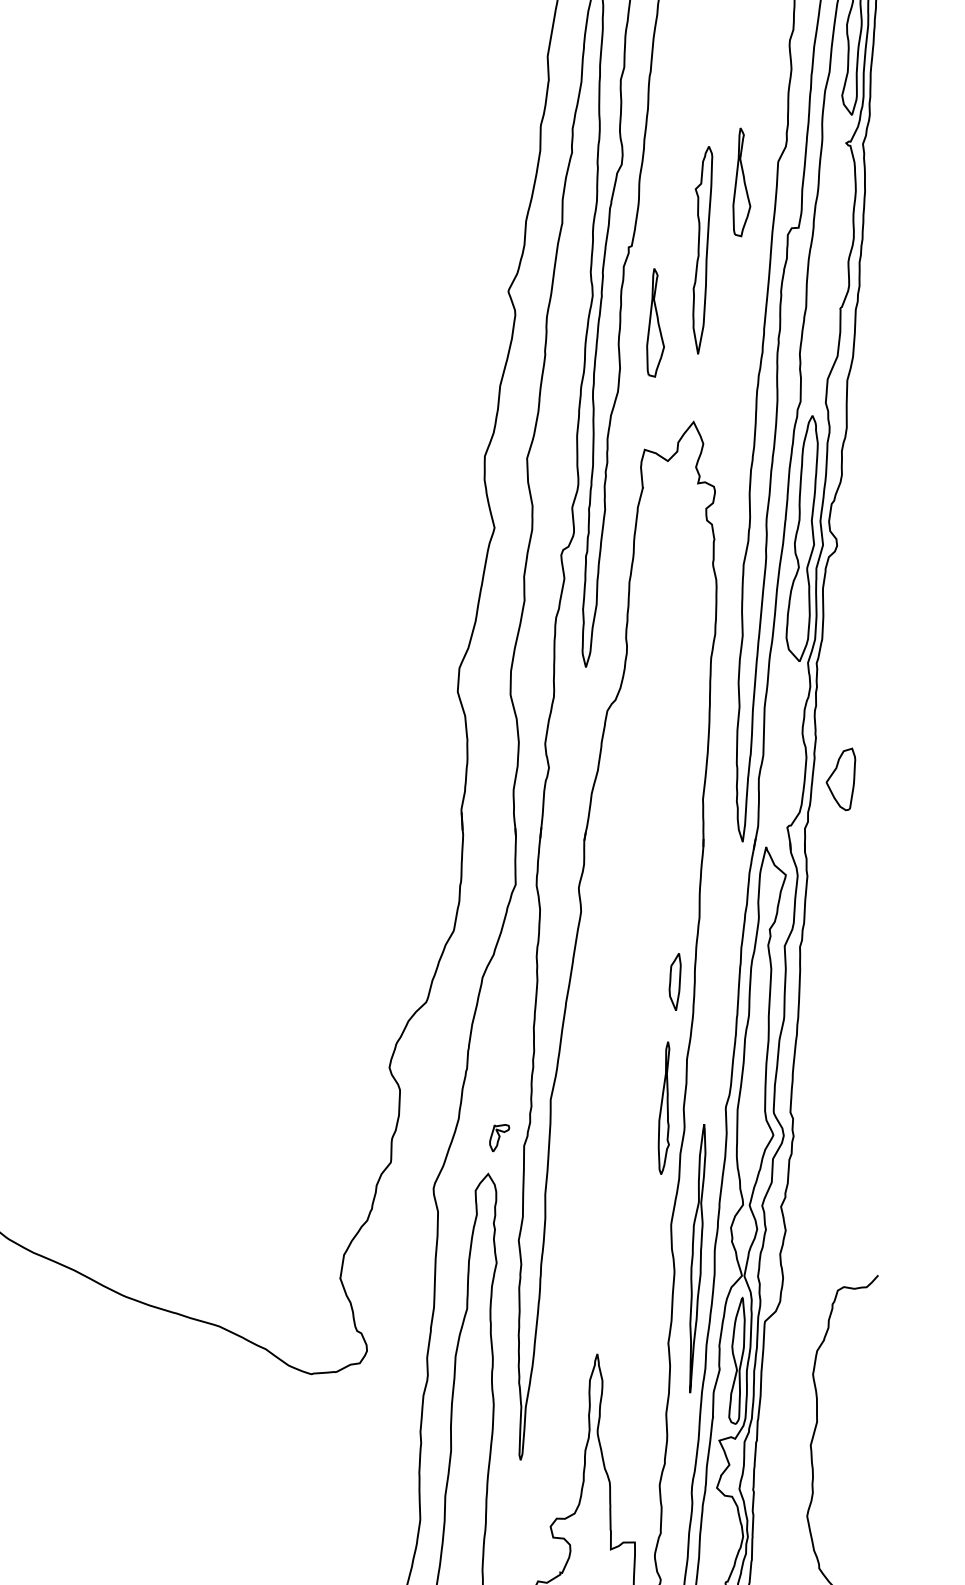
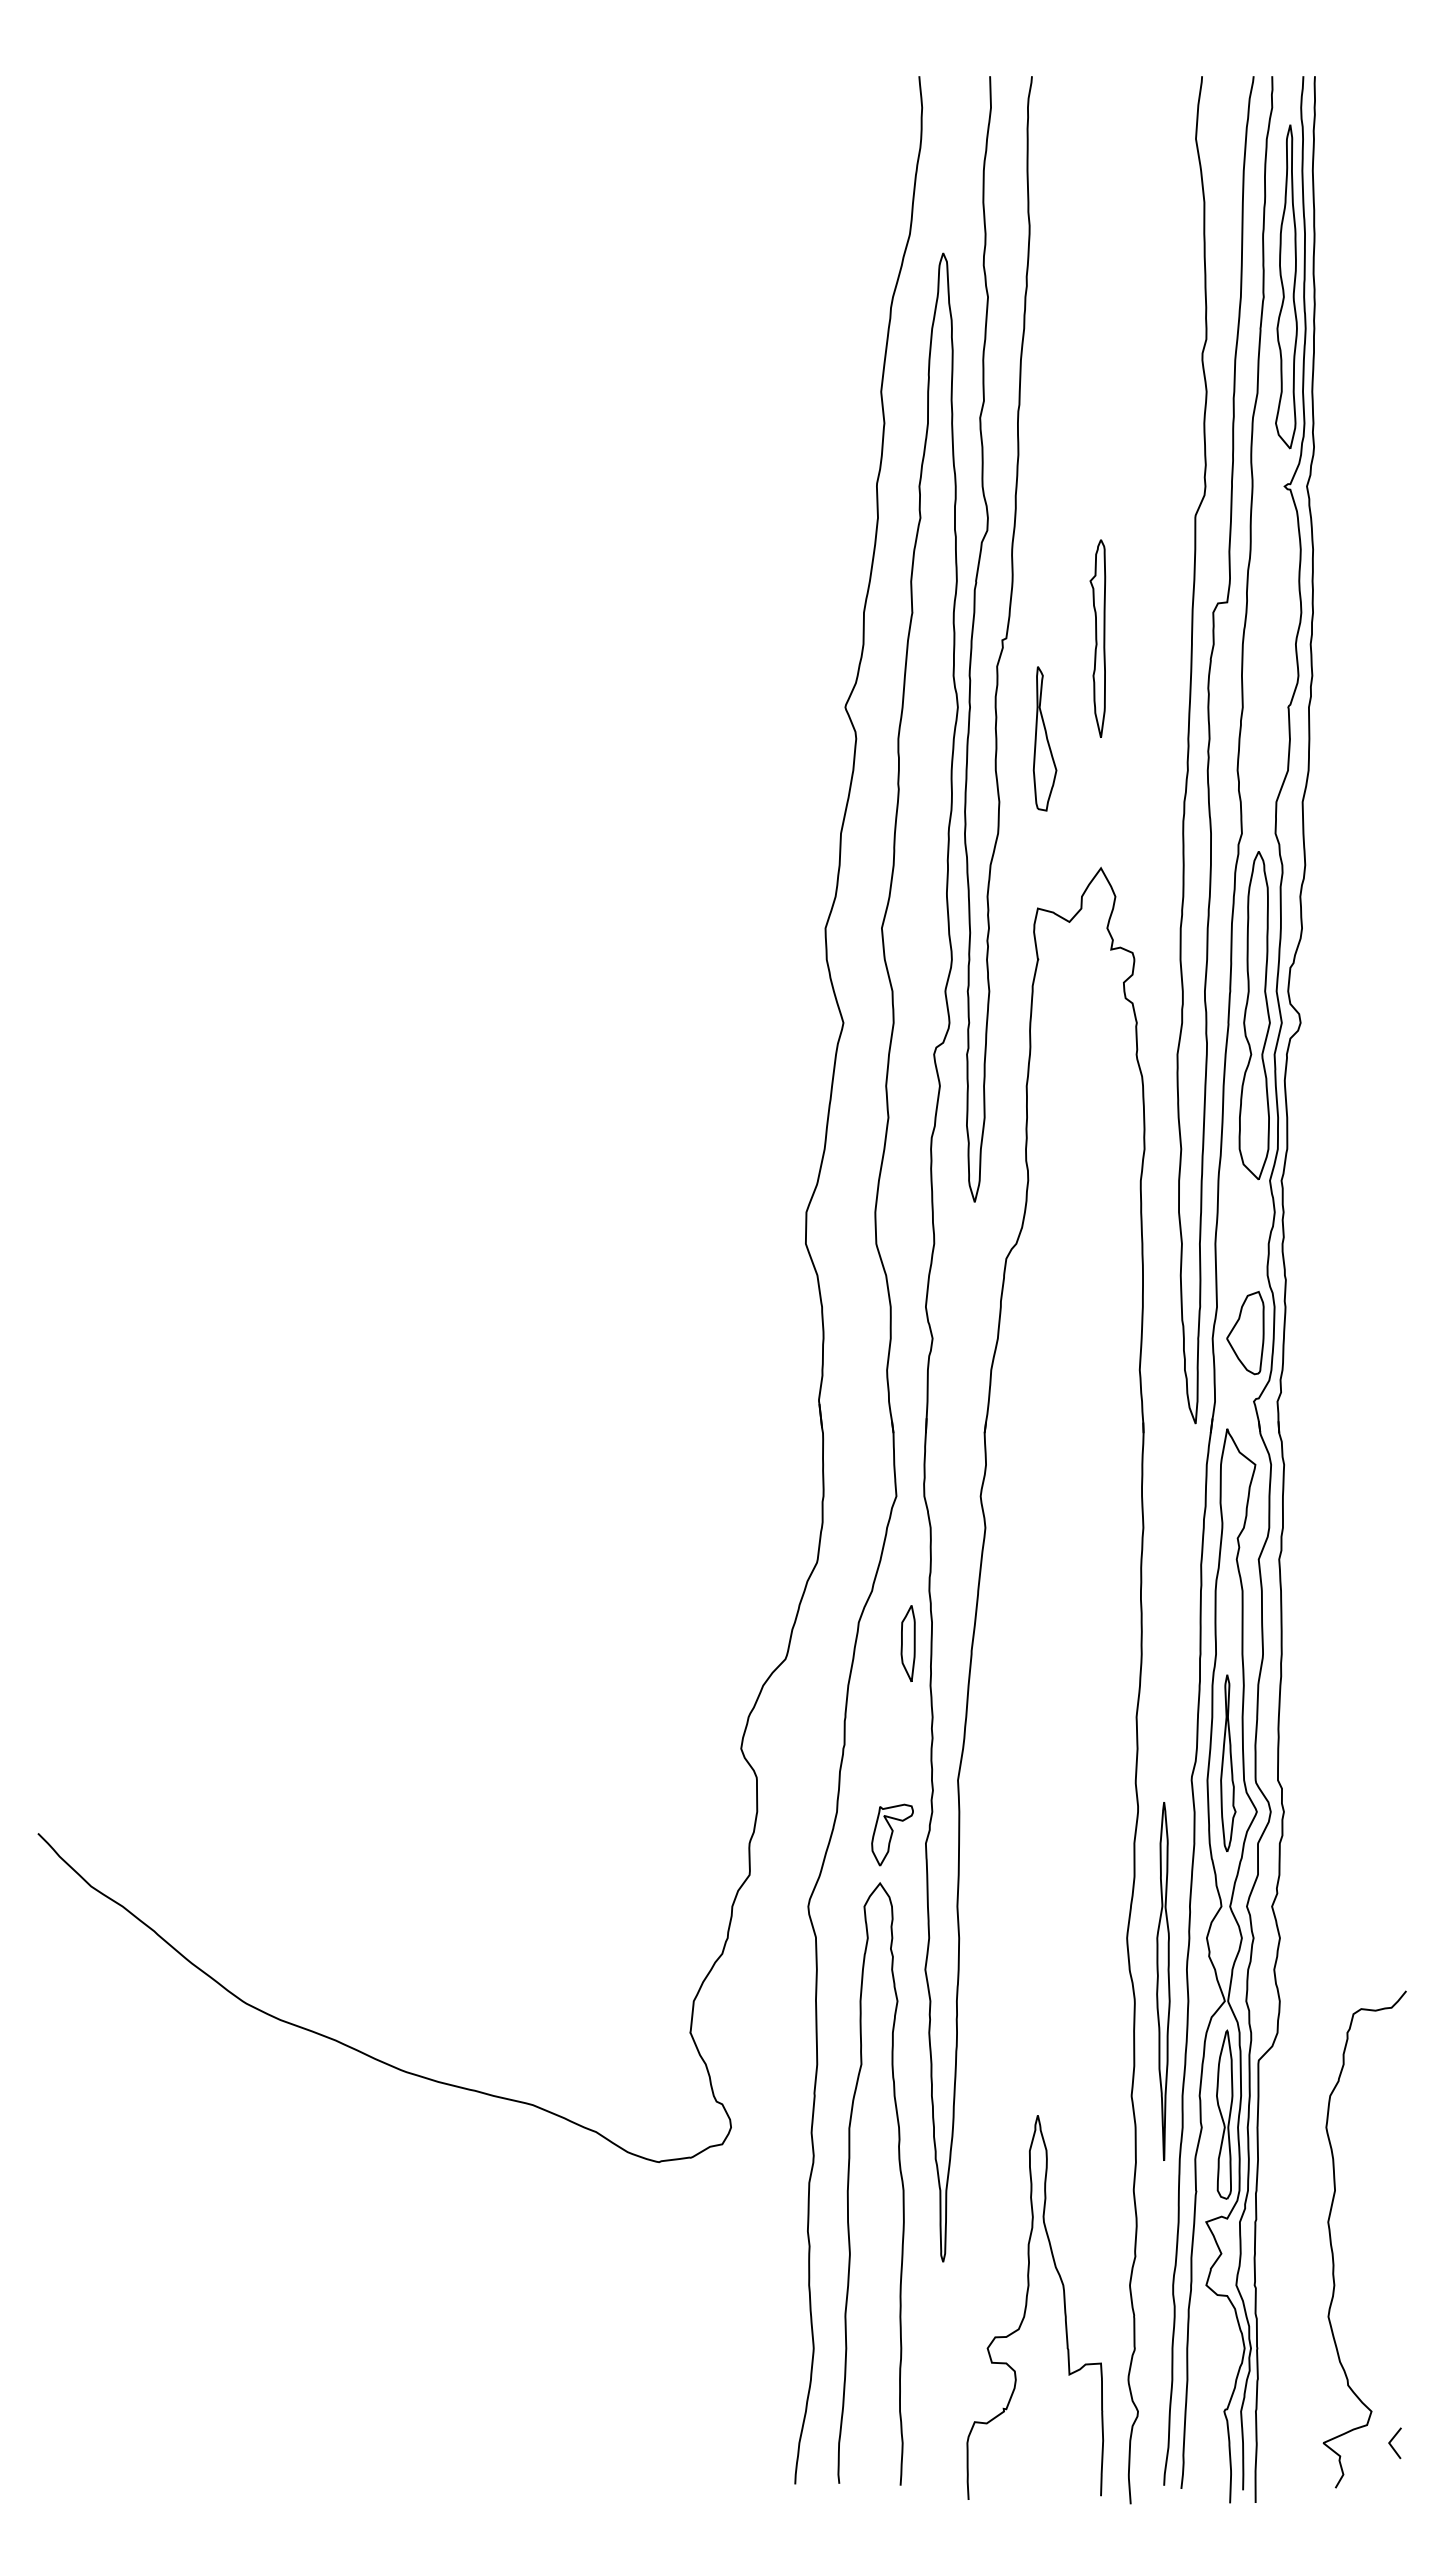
part: (742, 182) -> (1149, 545), removed
part: (700, 249) -> (1097, 638), size x0.71
part: (840, 779) -> (1245, 1333), moved
part: (674, 981) -> (907, 1643), moved
part: (665, 1108) -> (1228, 1763), moved
part: (499, 1137) -> (892, 1834), size x1.67

